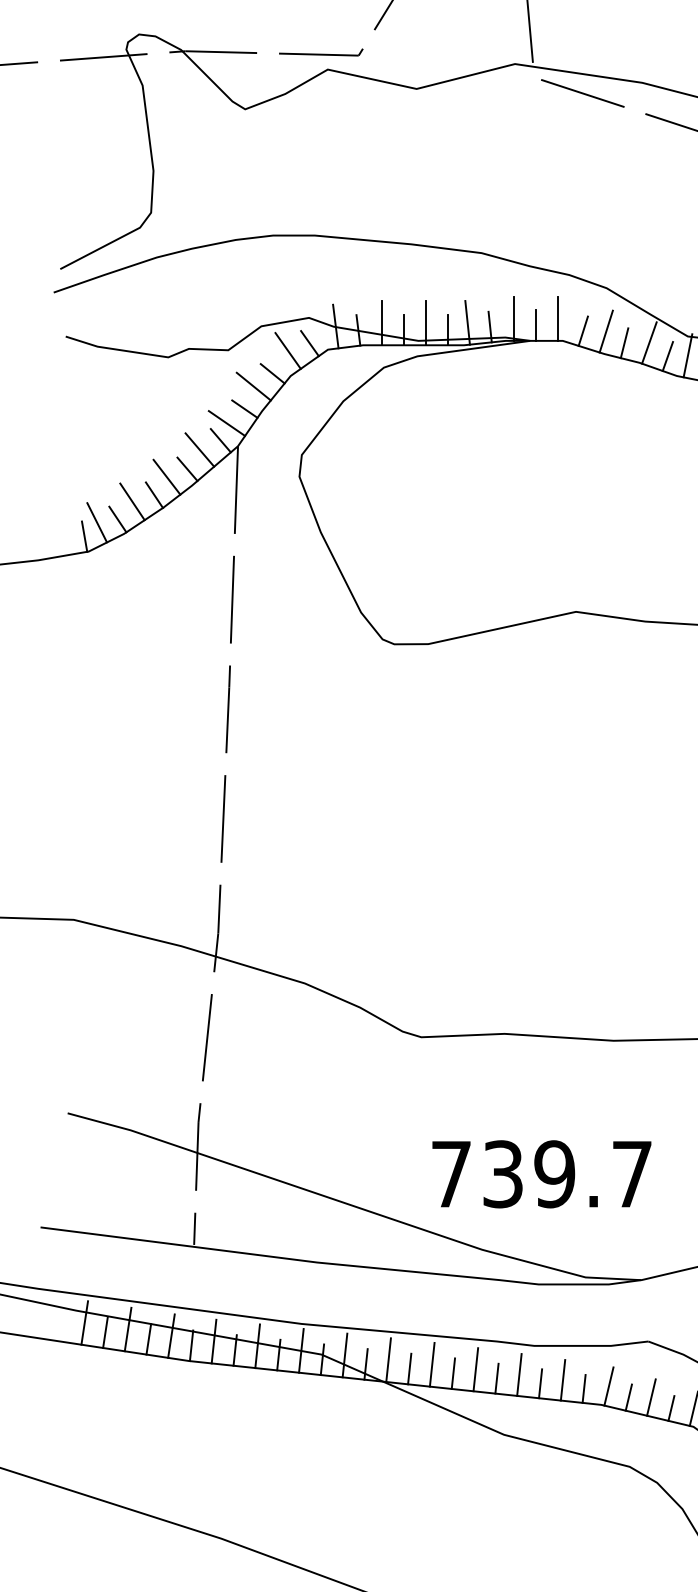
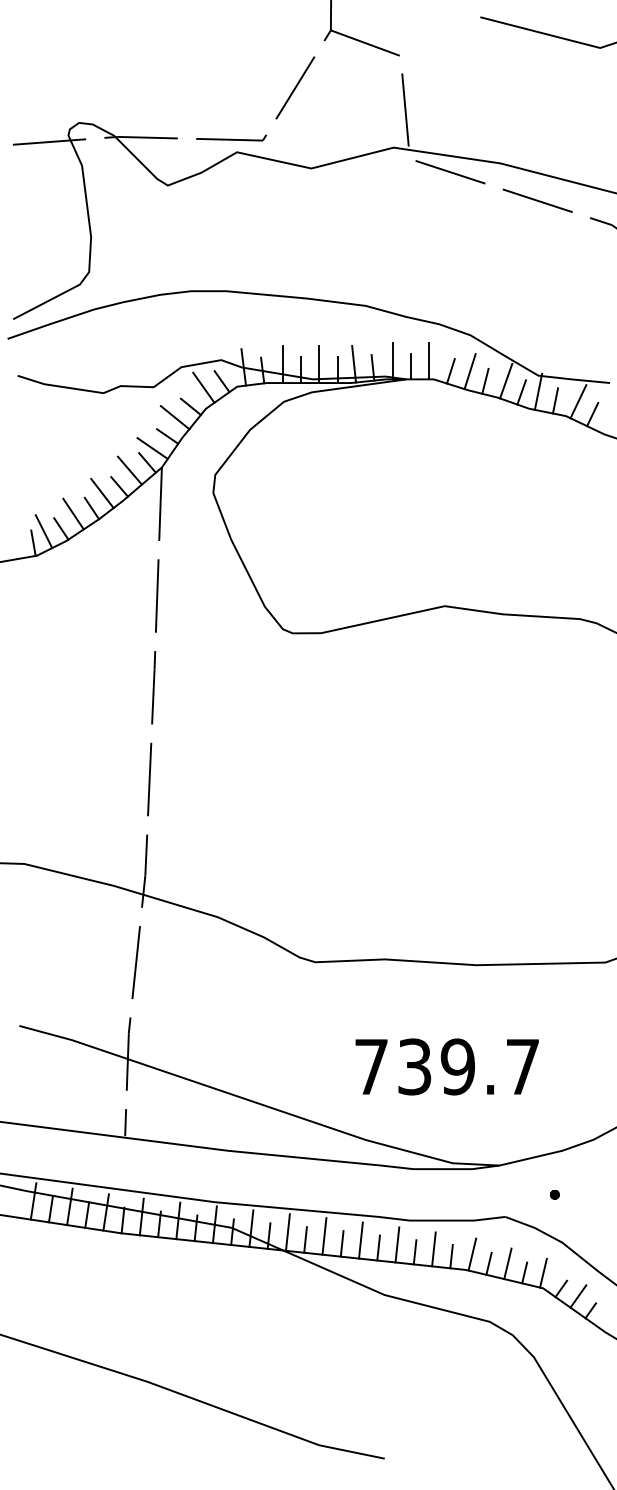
text: (541, 1173) -> (446, 1066), moved

